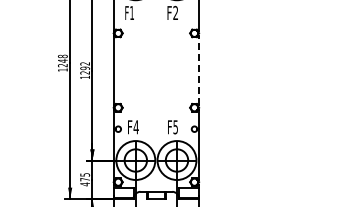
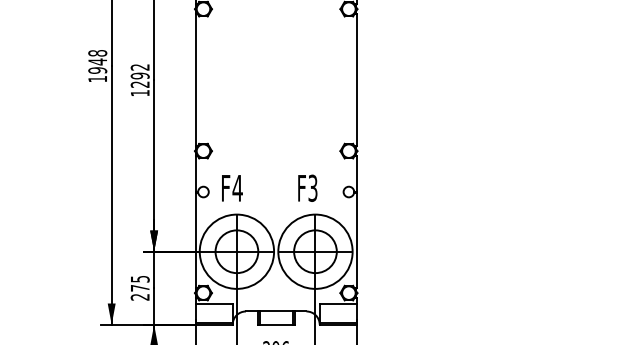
text: (62, 65) -> (97, 70), 1248 -> 1948
line: (198, 70) -> (356, 80), dashed -> solid
text: (175, 126) -> (312, 186), F5 -> F3
text: (84, 184) -> (138, 297), 475 -> 275

